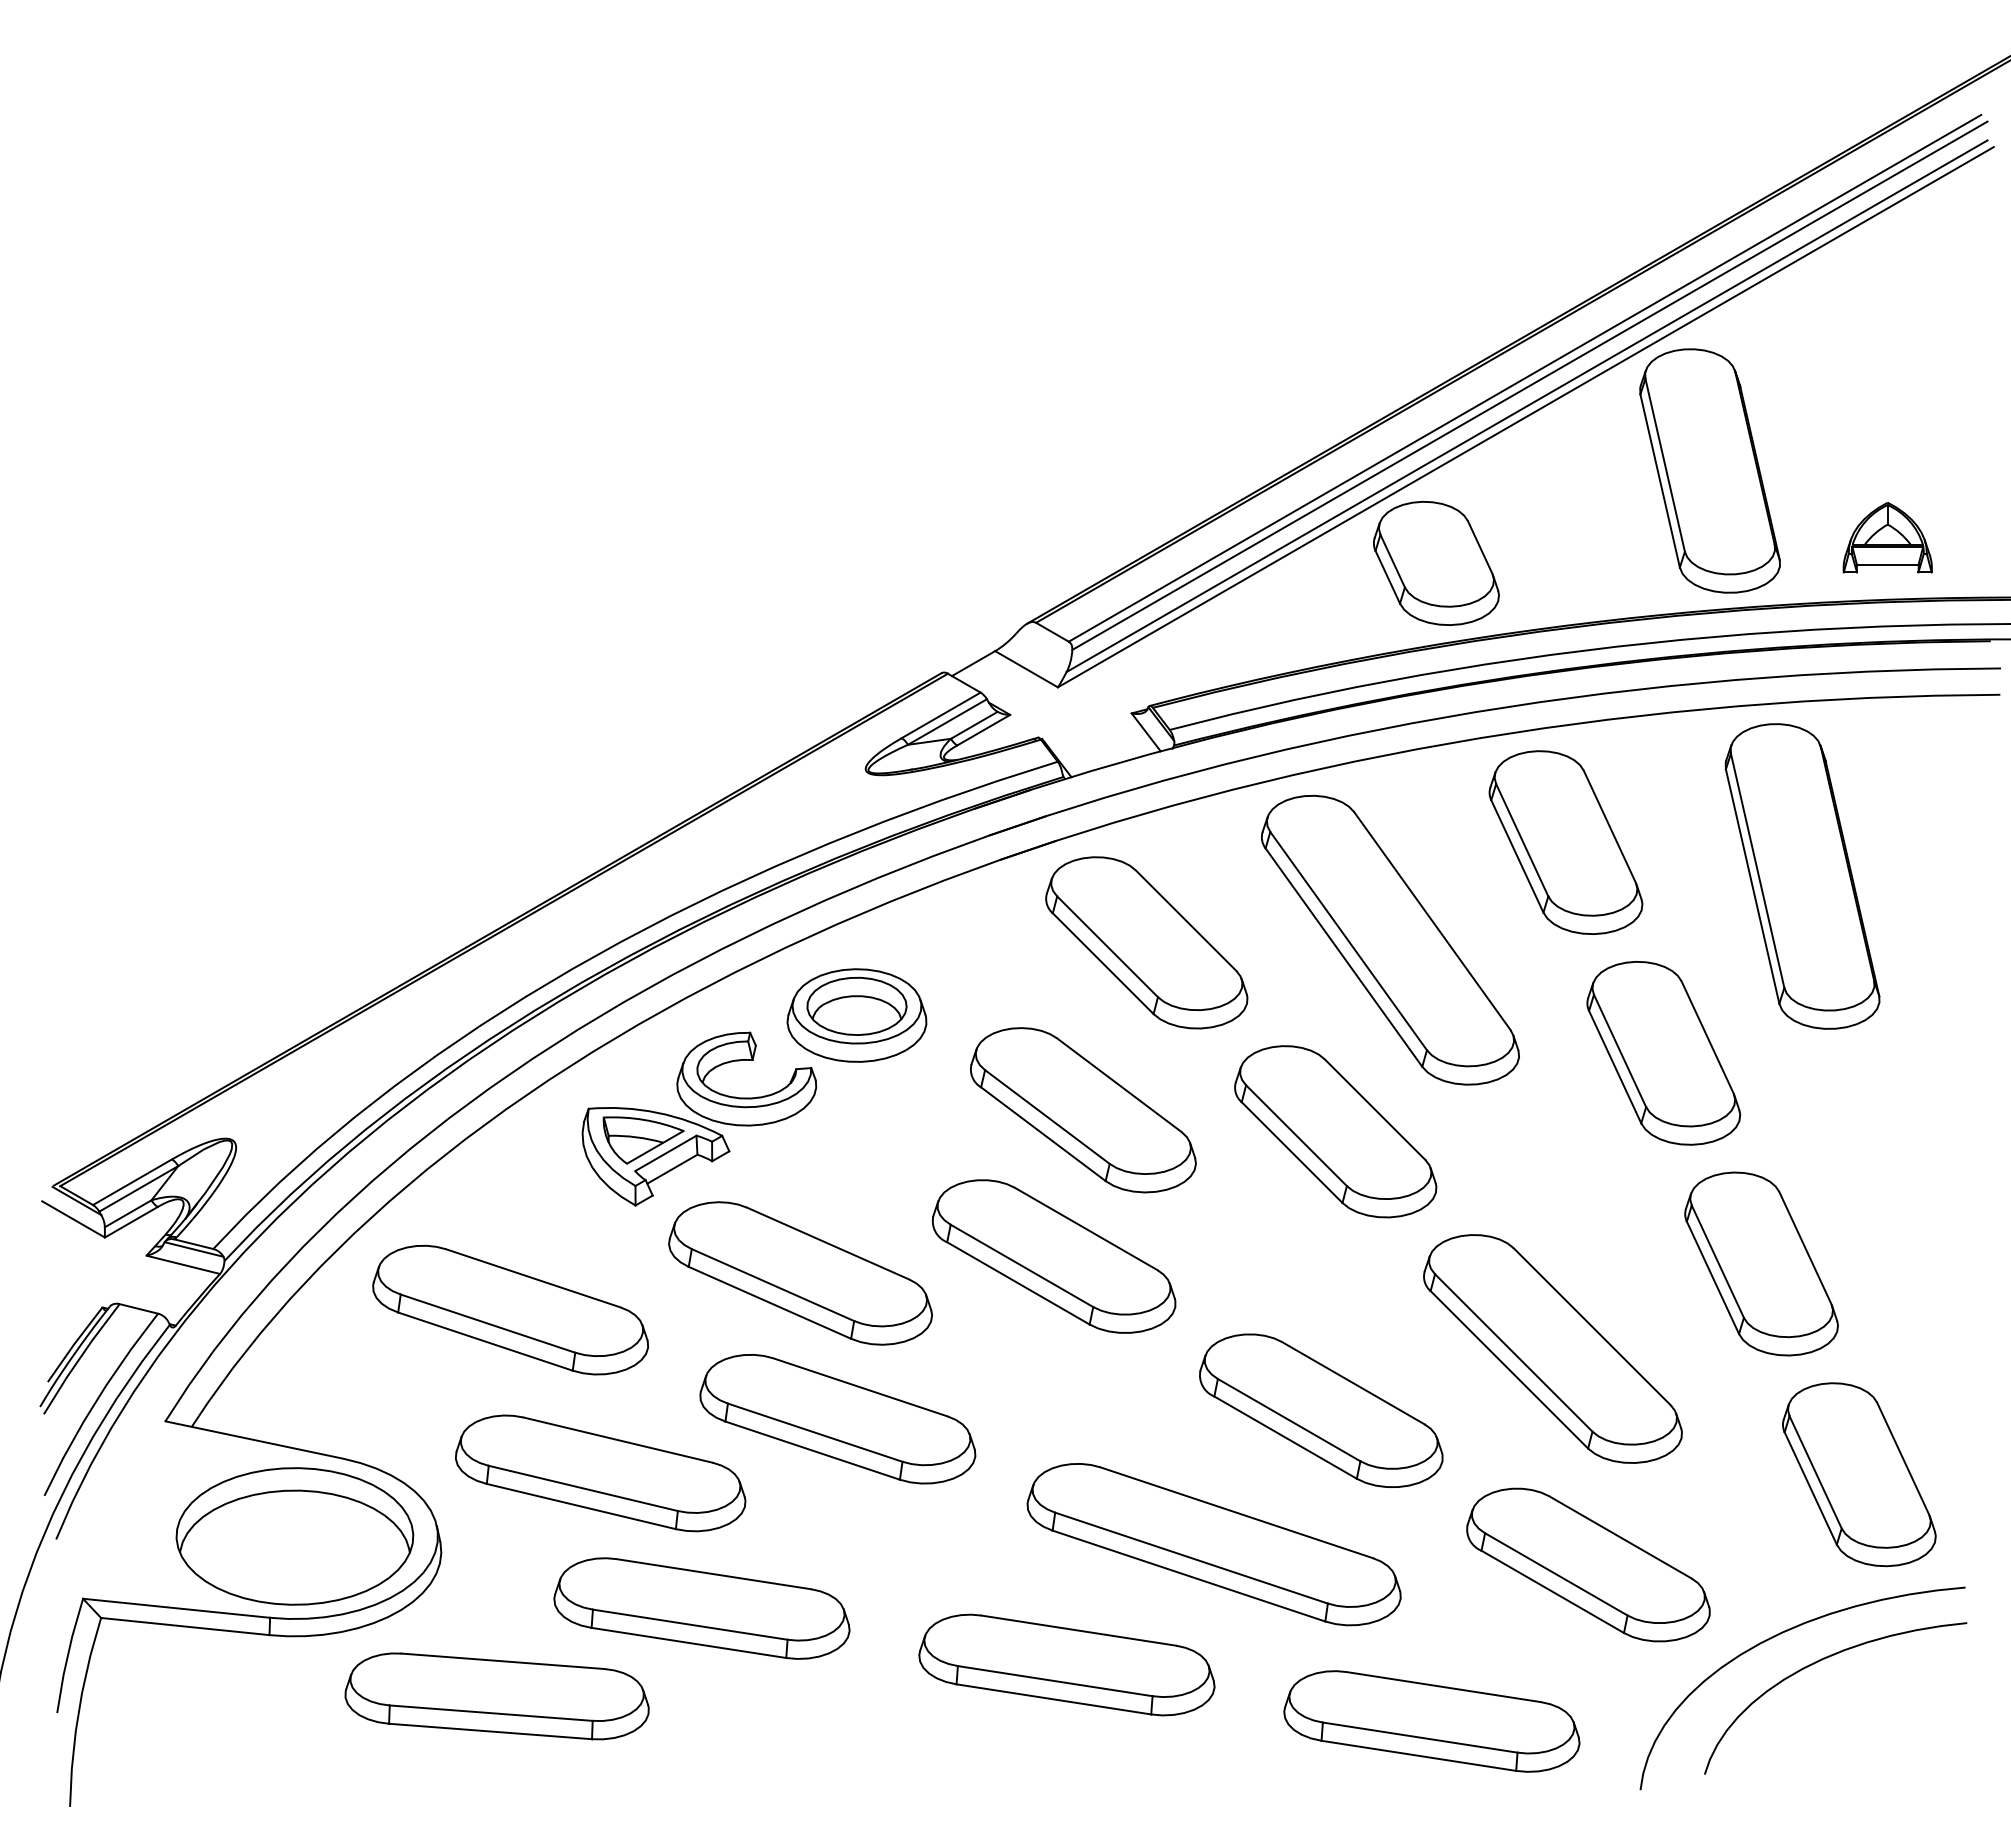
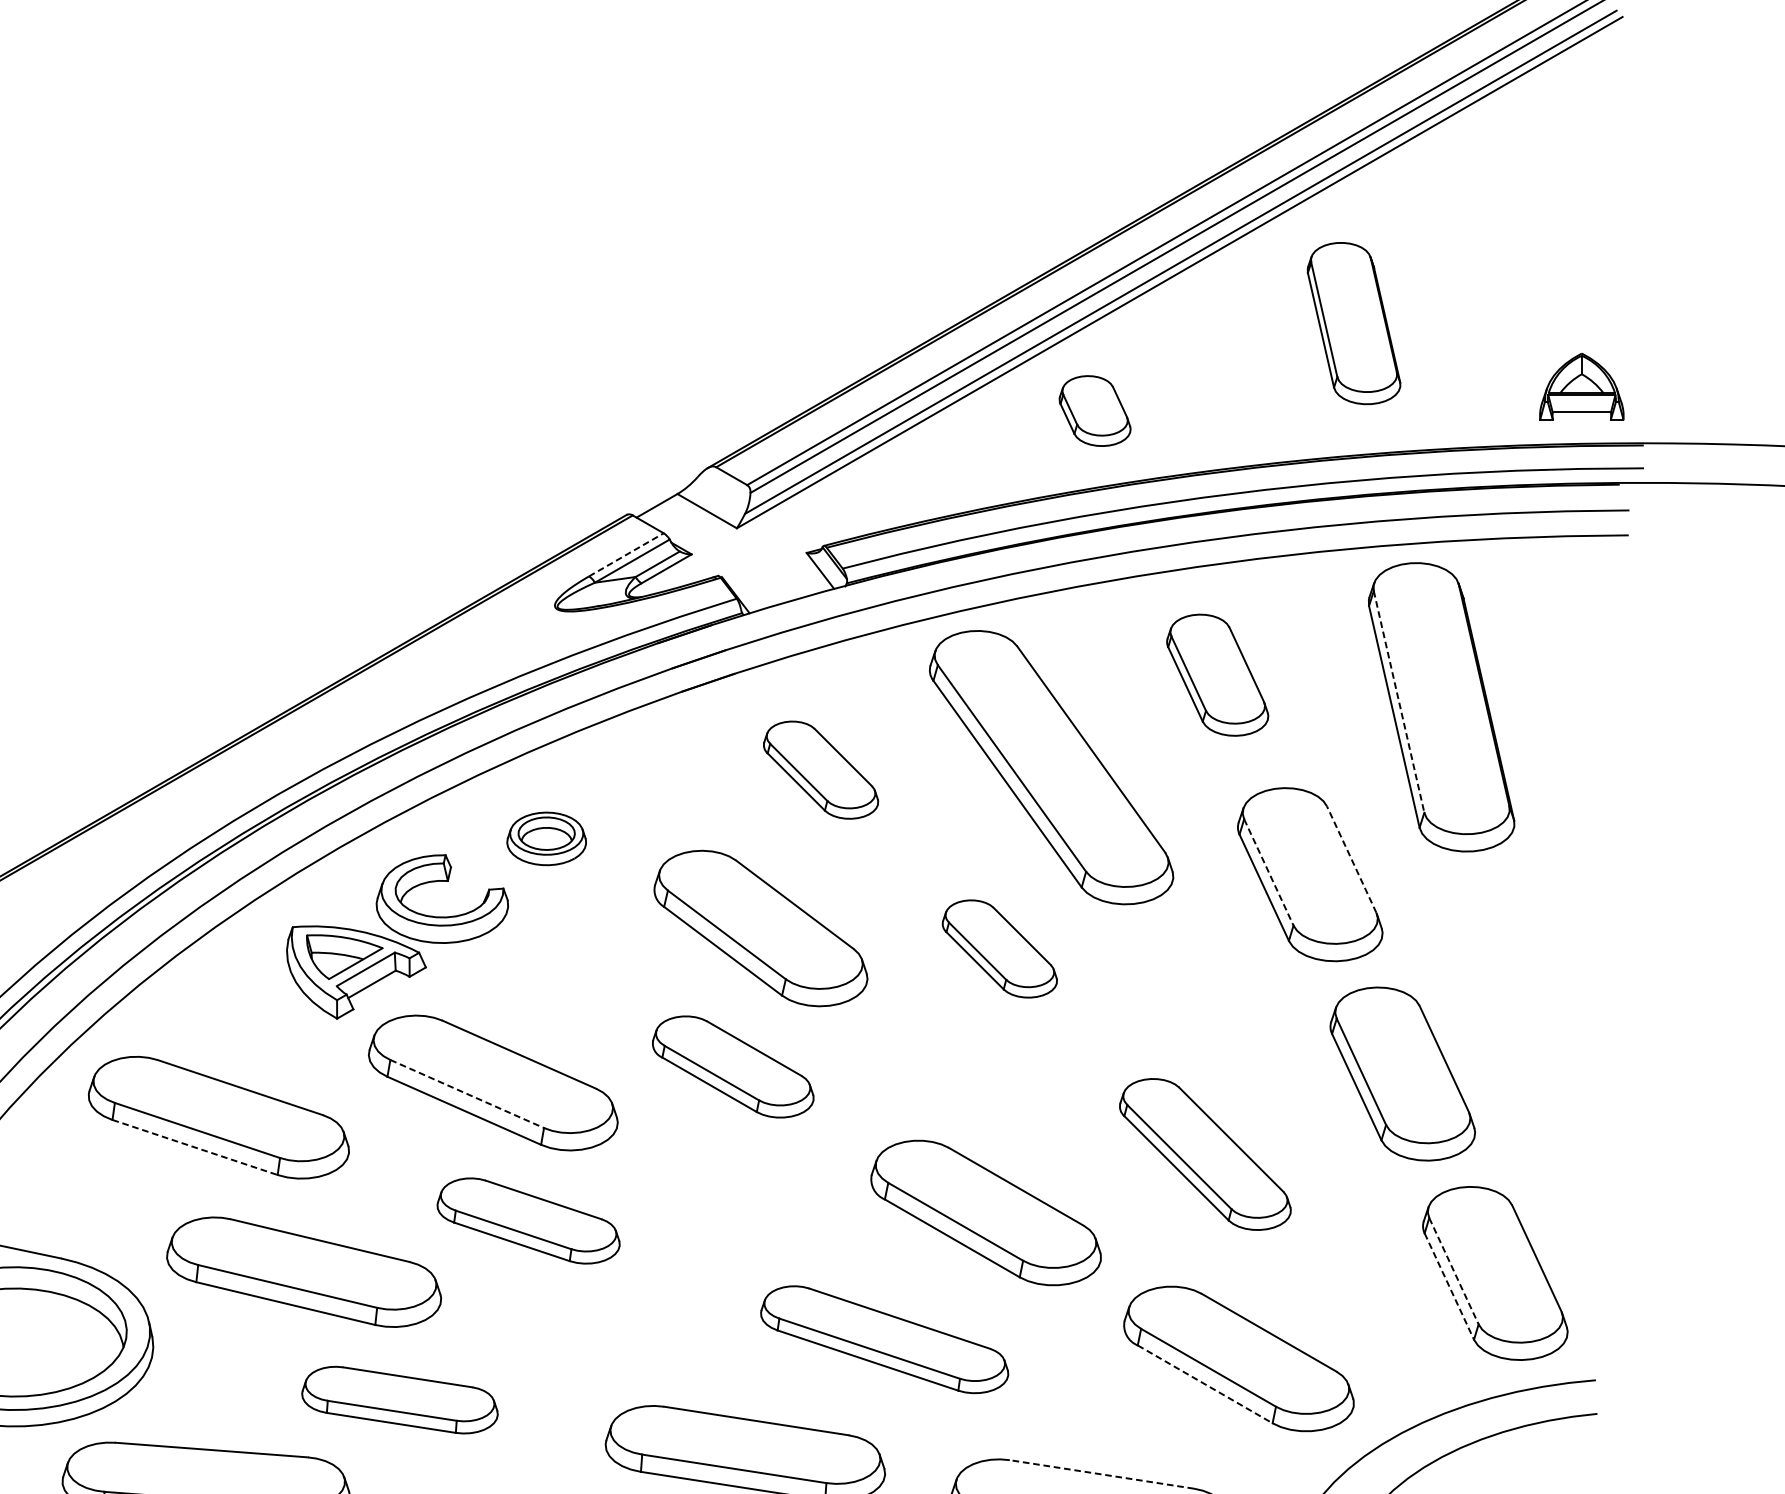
part: (1709, 470) -> (1353, 323), size x0.7
part: (1887, 537) -> (1581, 386), moved
part: (1436, 563) -> (1095, 411), size x0.6
line: (941, 715) -> (626, 554), solid -> dashed
part: (1565, 842) -> (1217, 675), size x0.7
line: (1757, 871) -> (1398, 702), solid -> dashed
part: (1146, 942) -> (820, 769), size x0.6
part: (856, 1015) -> (546, 838), size x0.6
line: (1707, 1037) -> (1351, 859), solid -> dashed
line: (1620, 1050) -> (1269, 872), solid -> dashed
part: (1335, 1131) -> (999, 948), size x0.6
part: (1053, 1256) -> (732, 1066), size x0.7
line: (773, 1285) -> (467, 1094), solid -> dashed
line: (485, 1341) -> (195, 1147), solid -> dashed
part: (1552, 1348) -> (1204, 1154), size x0.7
part: (837, 1419) -> (528, 1221), size x0.7
line: (1815, 1472) -> (1453, 1271), solid -> dashed
line: (1810, 1488) -> (1449, 1286), solid -> dashed
part: (1213, 1544) -> (884, 1339), size x0.7
line: (1553, 1592) -> (1205, 1384), solid -> dashed
part: (701, 1608) -> (399, 1400), size x0.7
line: (1443, 1686) -> (1101, 1473), solid -> dashed

